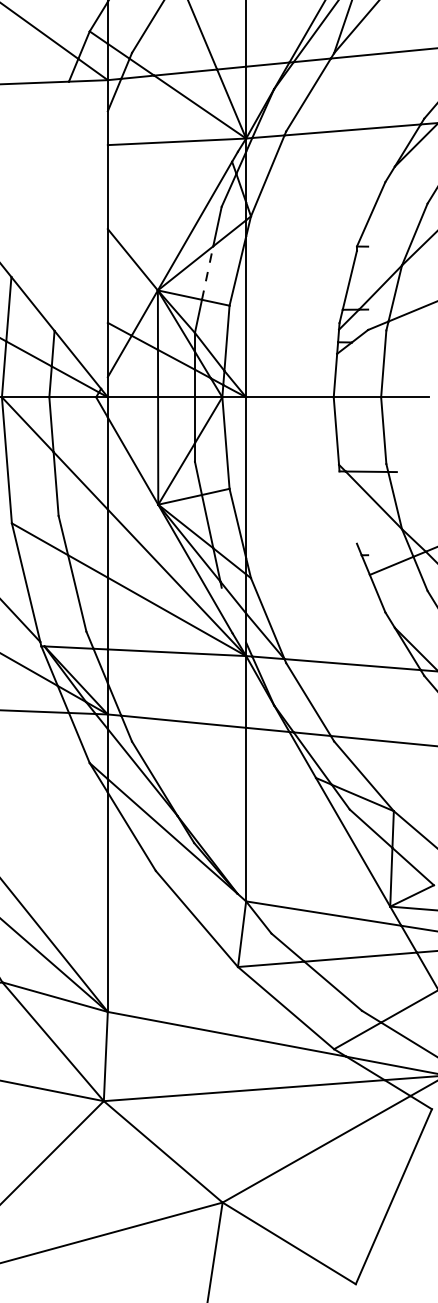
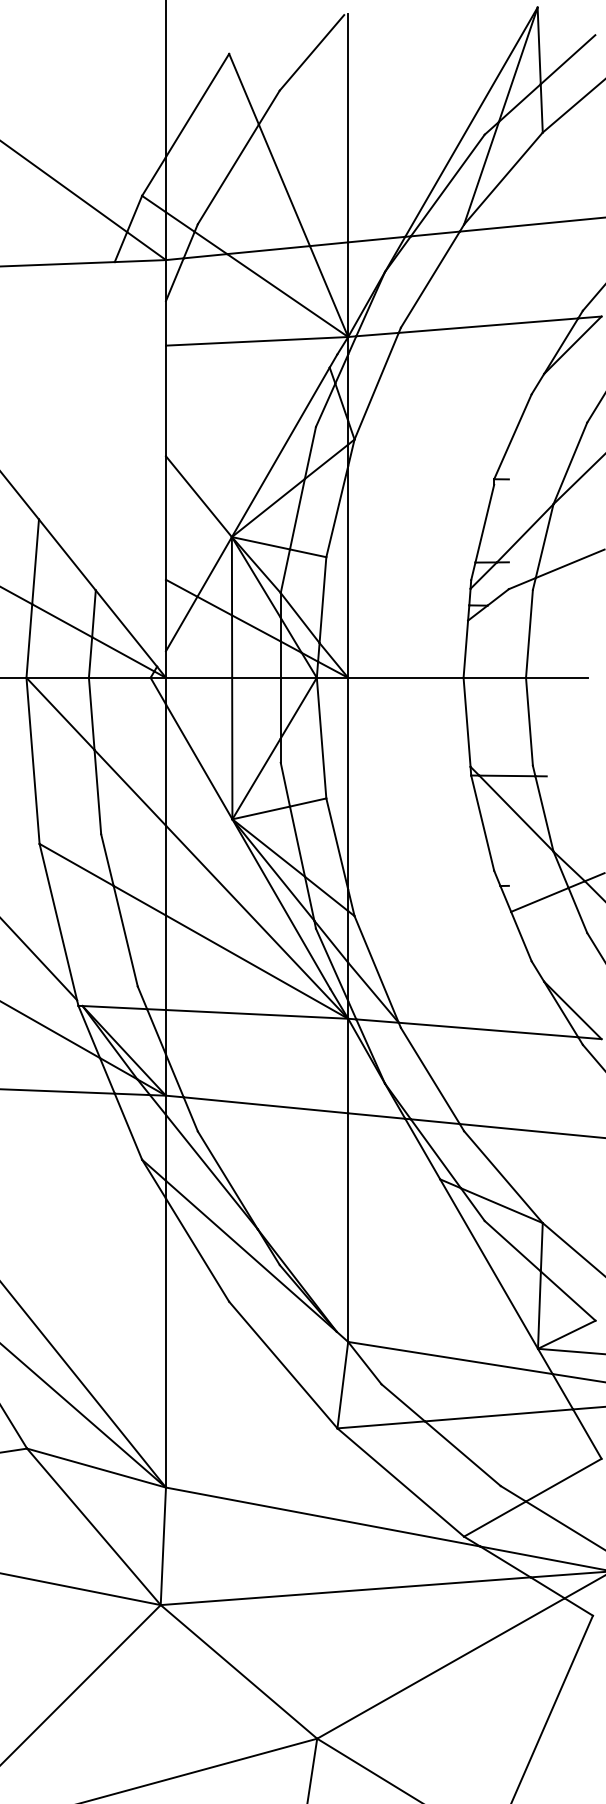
line: (207, 273) -> (297, 514), dashed -> solid
line: (348, 507) -> (482, 822), added
line: (233, 614) -> (331, 964), added

